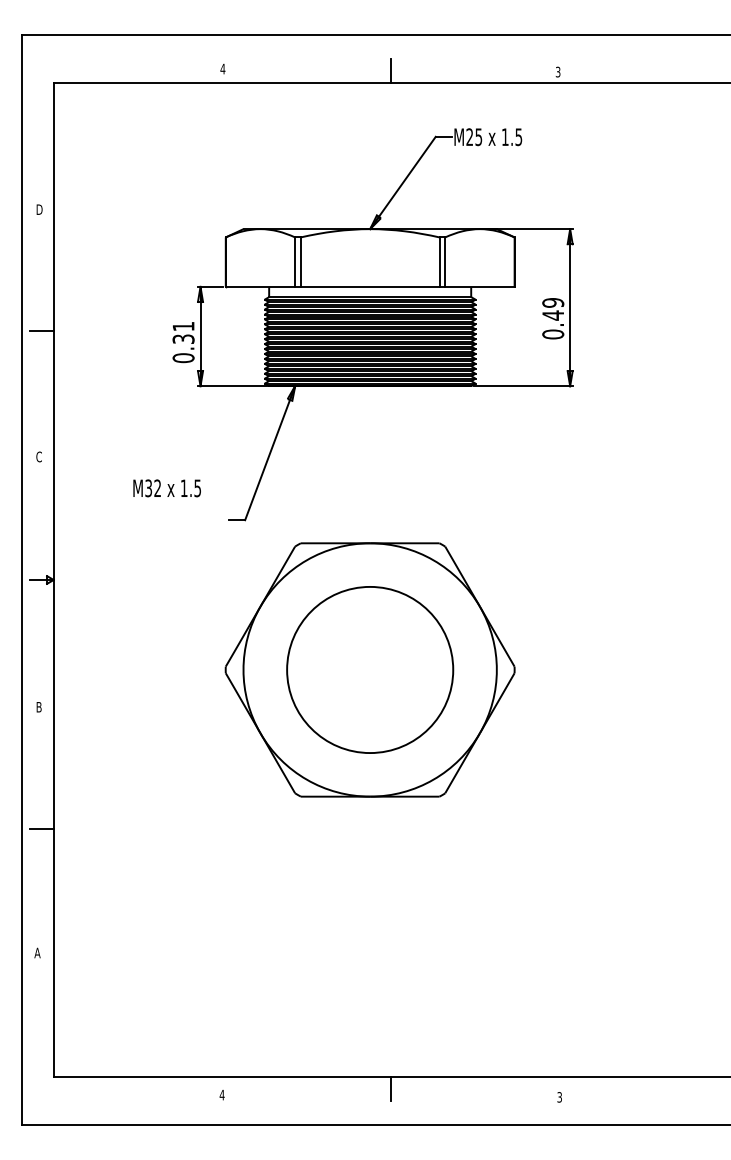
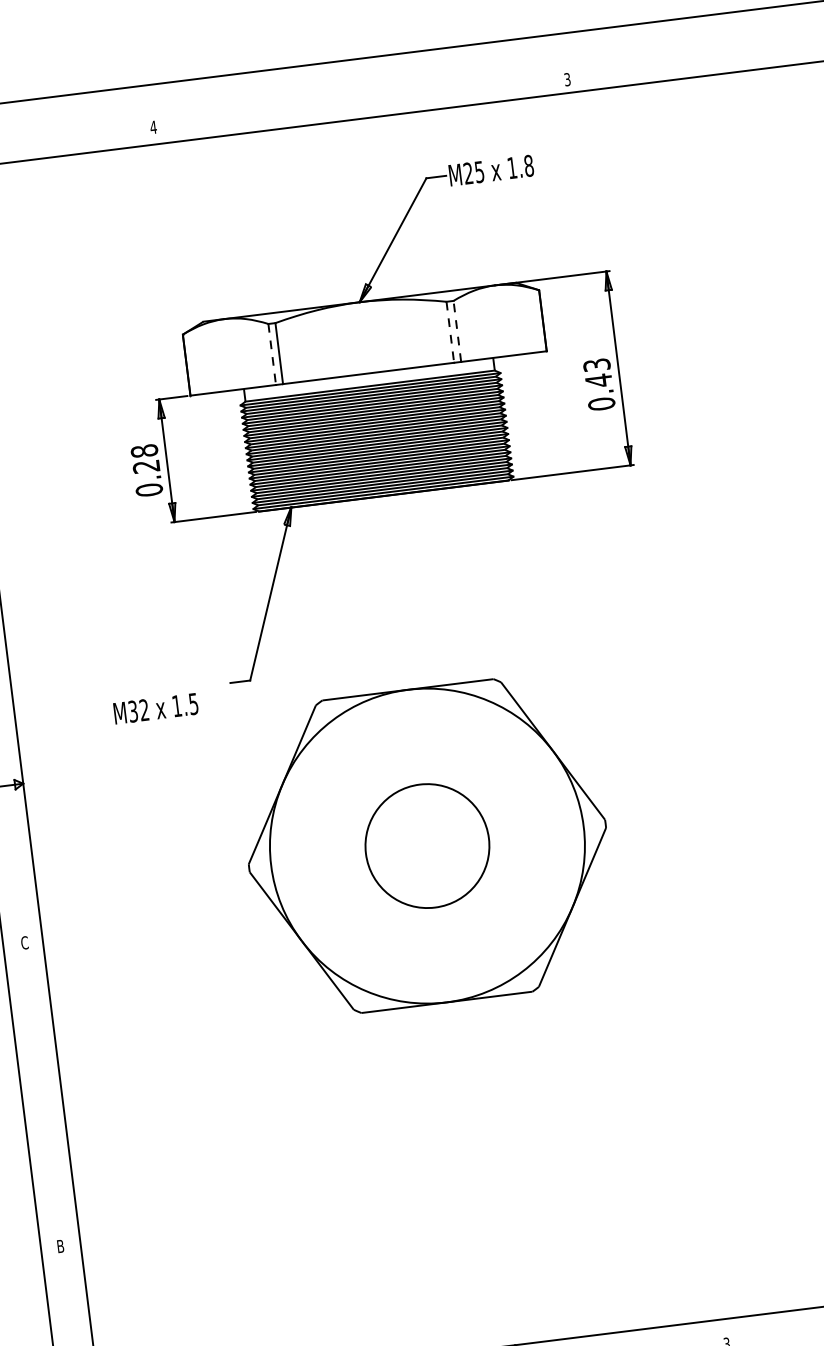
line: (390, 70) -> (360, 103), removed
text: (518, 137) -> (528, 166), 1.5 -> 1.8
line: (295, 262) -> (272, 354), solid -> dashed
line: (439, 262) -> (450, 332), solid -> dashed
line: (445, 262) -> (457, 331), solid -> dashed
text: (553, 302) -> (597, 364), 0.49 -> 0.43
text: (183, 332) -> (145, 458), 0.31 -> 0.28
text: (166, 488) -> (155, 709), moved
circle: (370, 669) -> (427, 845), size x0.6
text: (38, 706) -> (23, 942), B -> C
line: (41, 828) -> (46, 1092), removed
text: (37, 952) -> (60, 1245), A -> B

